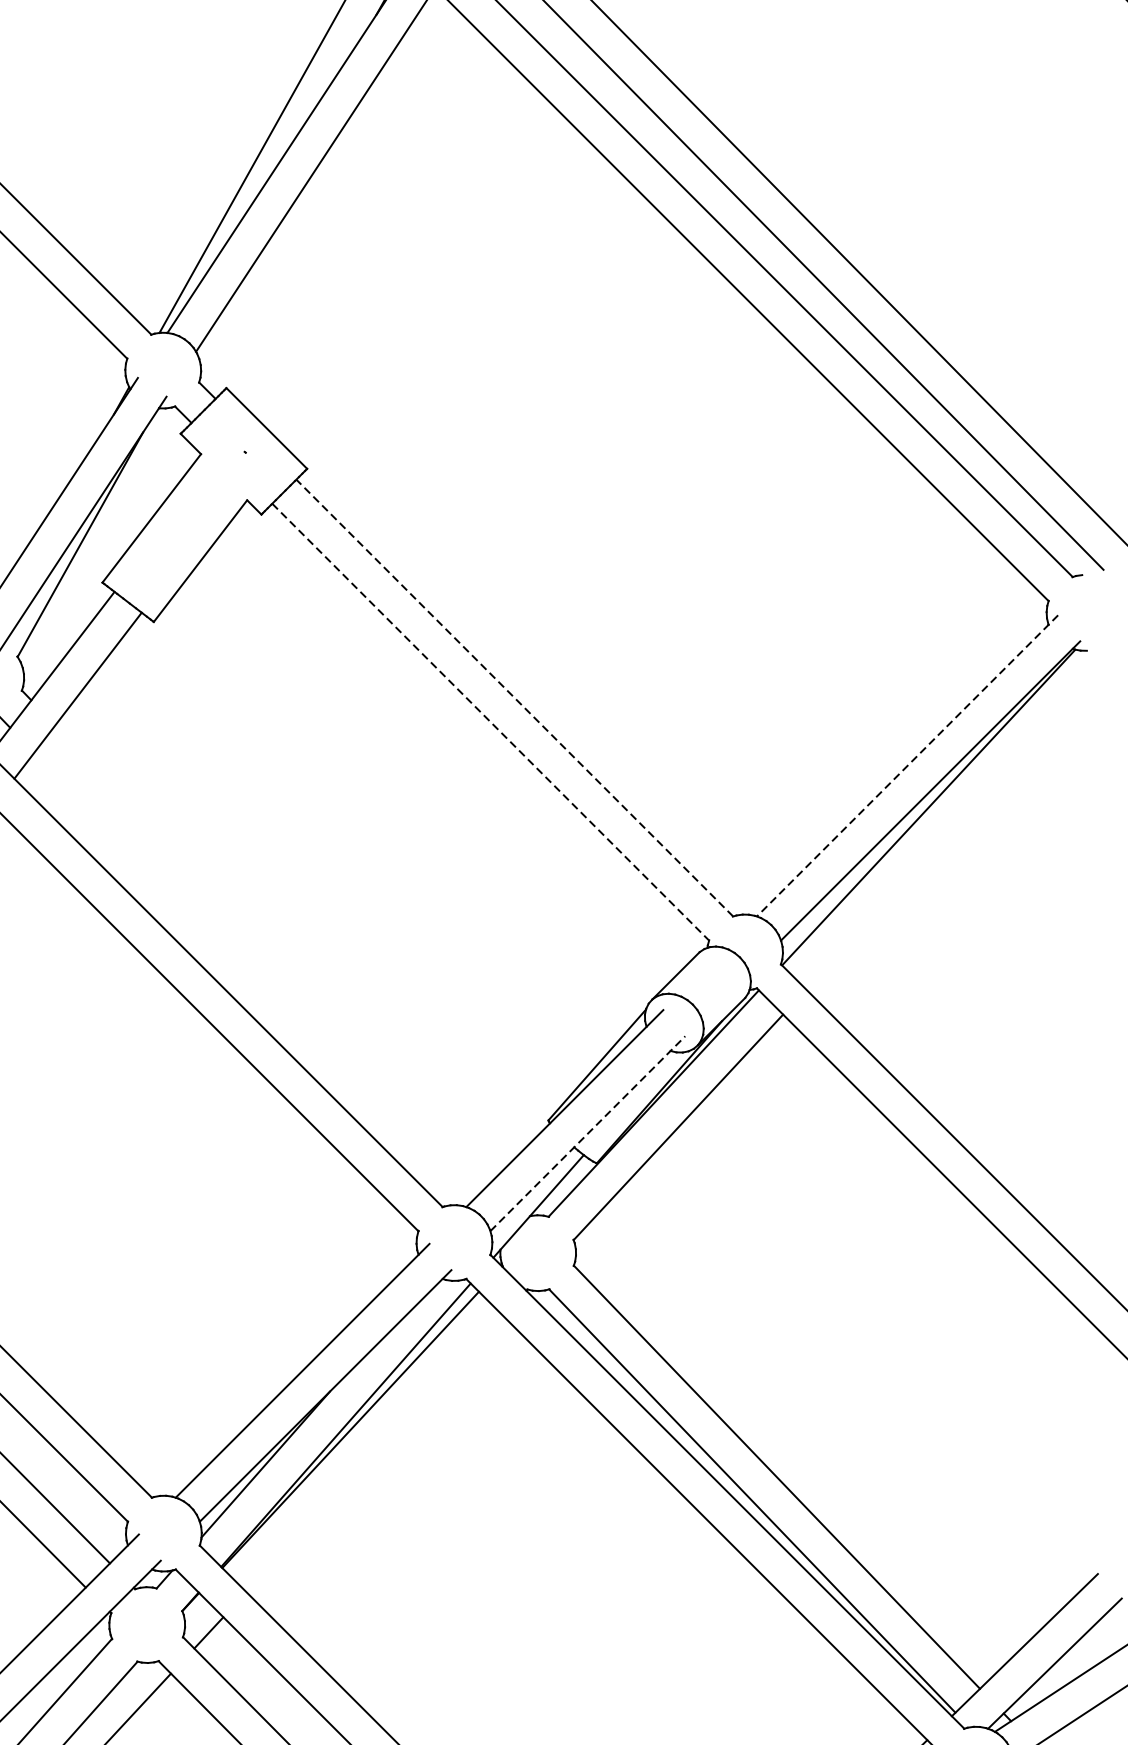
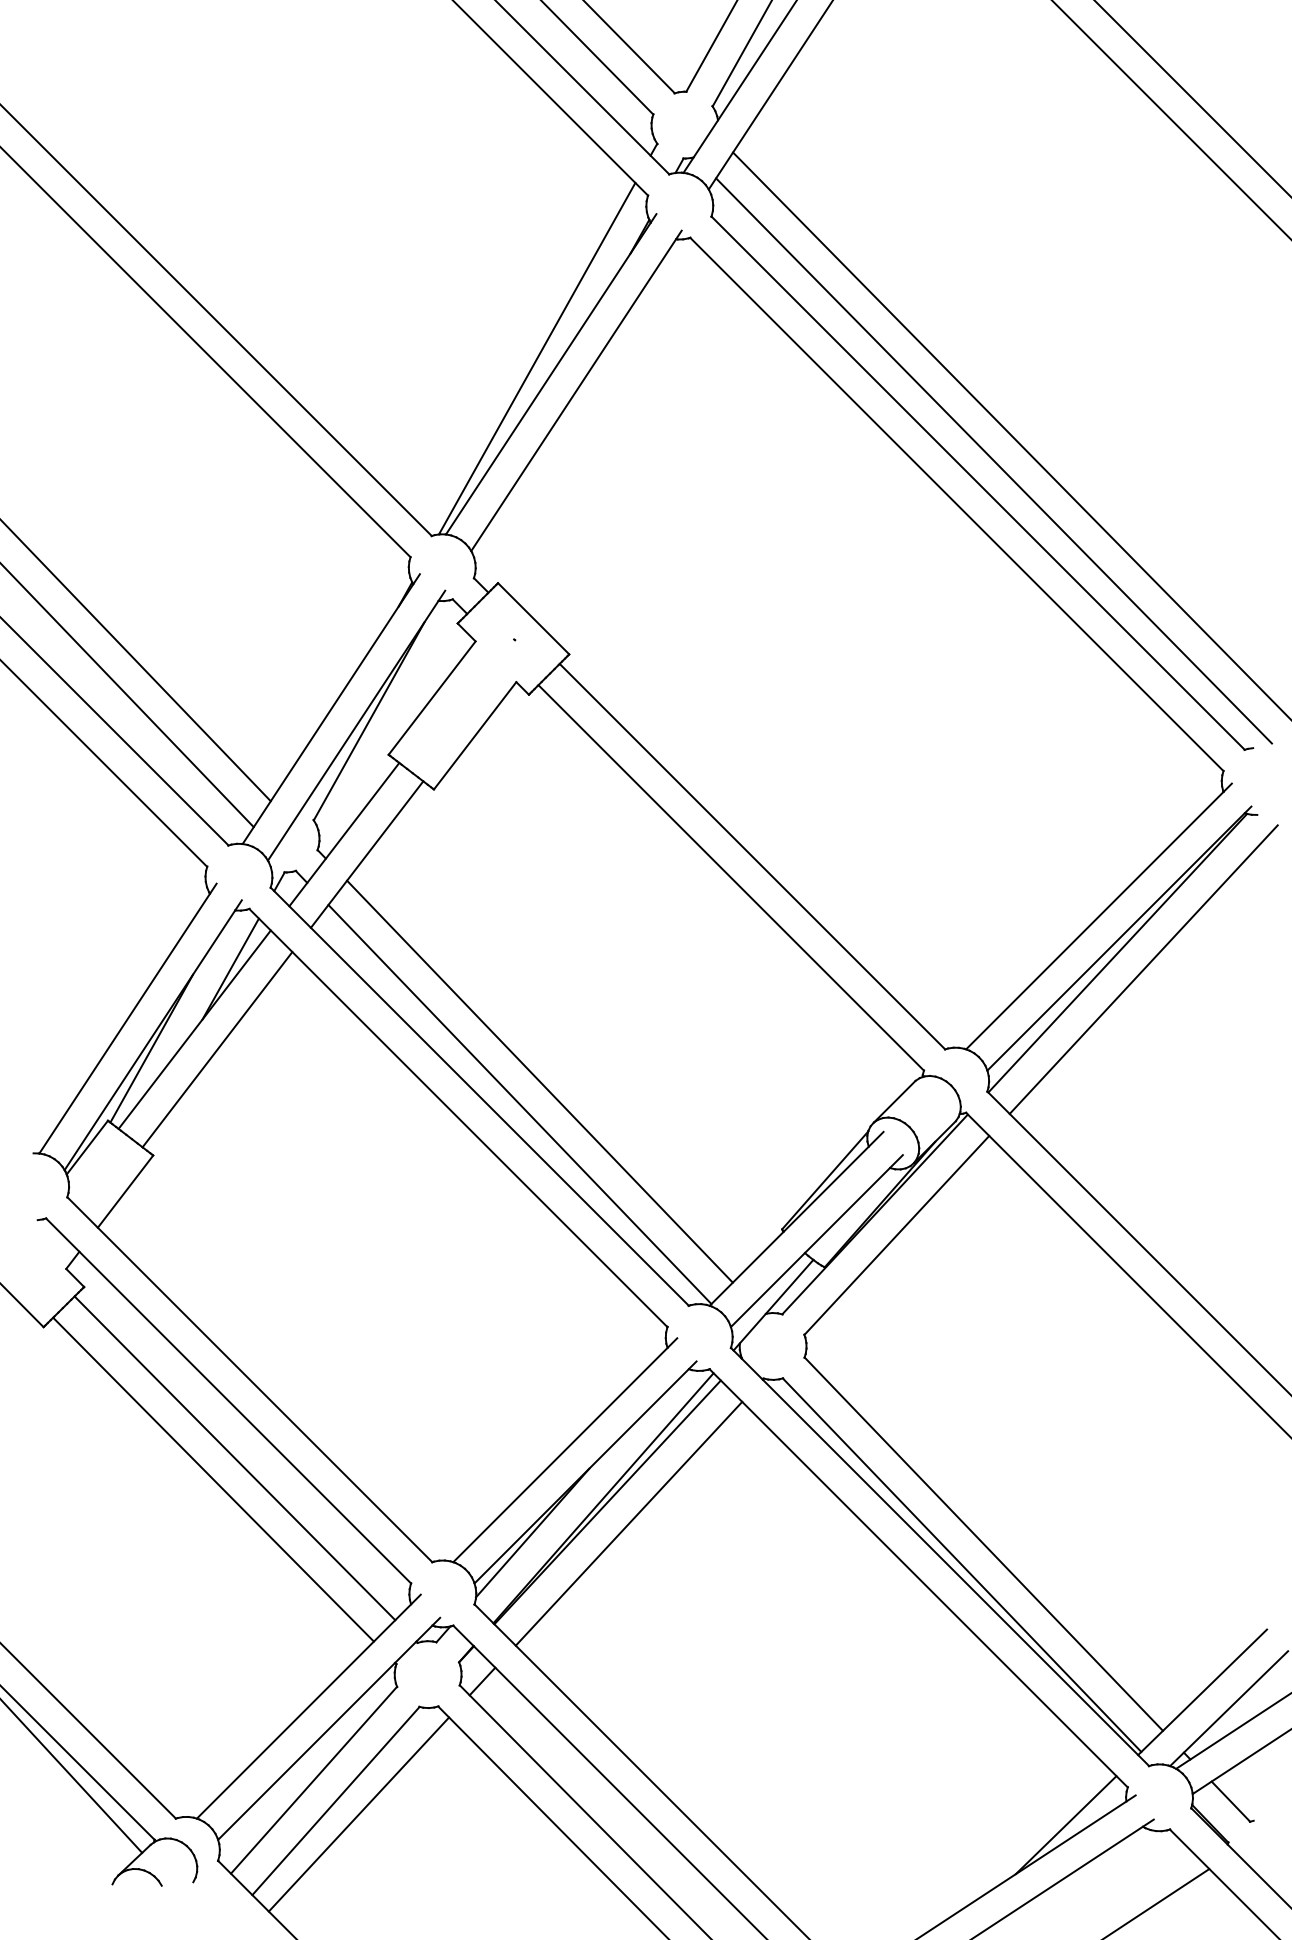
line: (514, 697) -> (752, 856), dashed -> solid
line: (491, 721) -> (731, 877), dashed -> solid
line: (908, 765) -> (1099, 916), dashed -> solid
line: (957, 825) -> (1143, 969), added
line: (273, 952) -> (539, 1081), added
line: (250, 978) -> (519, 1104), added
line: (587, 1134) -> (816, 1241), dashed -> solid
line: (374, 1453) -> (628, 1523), added

